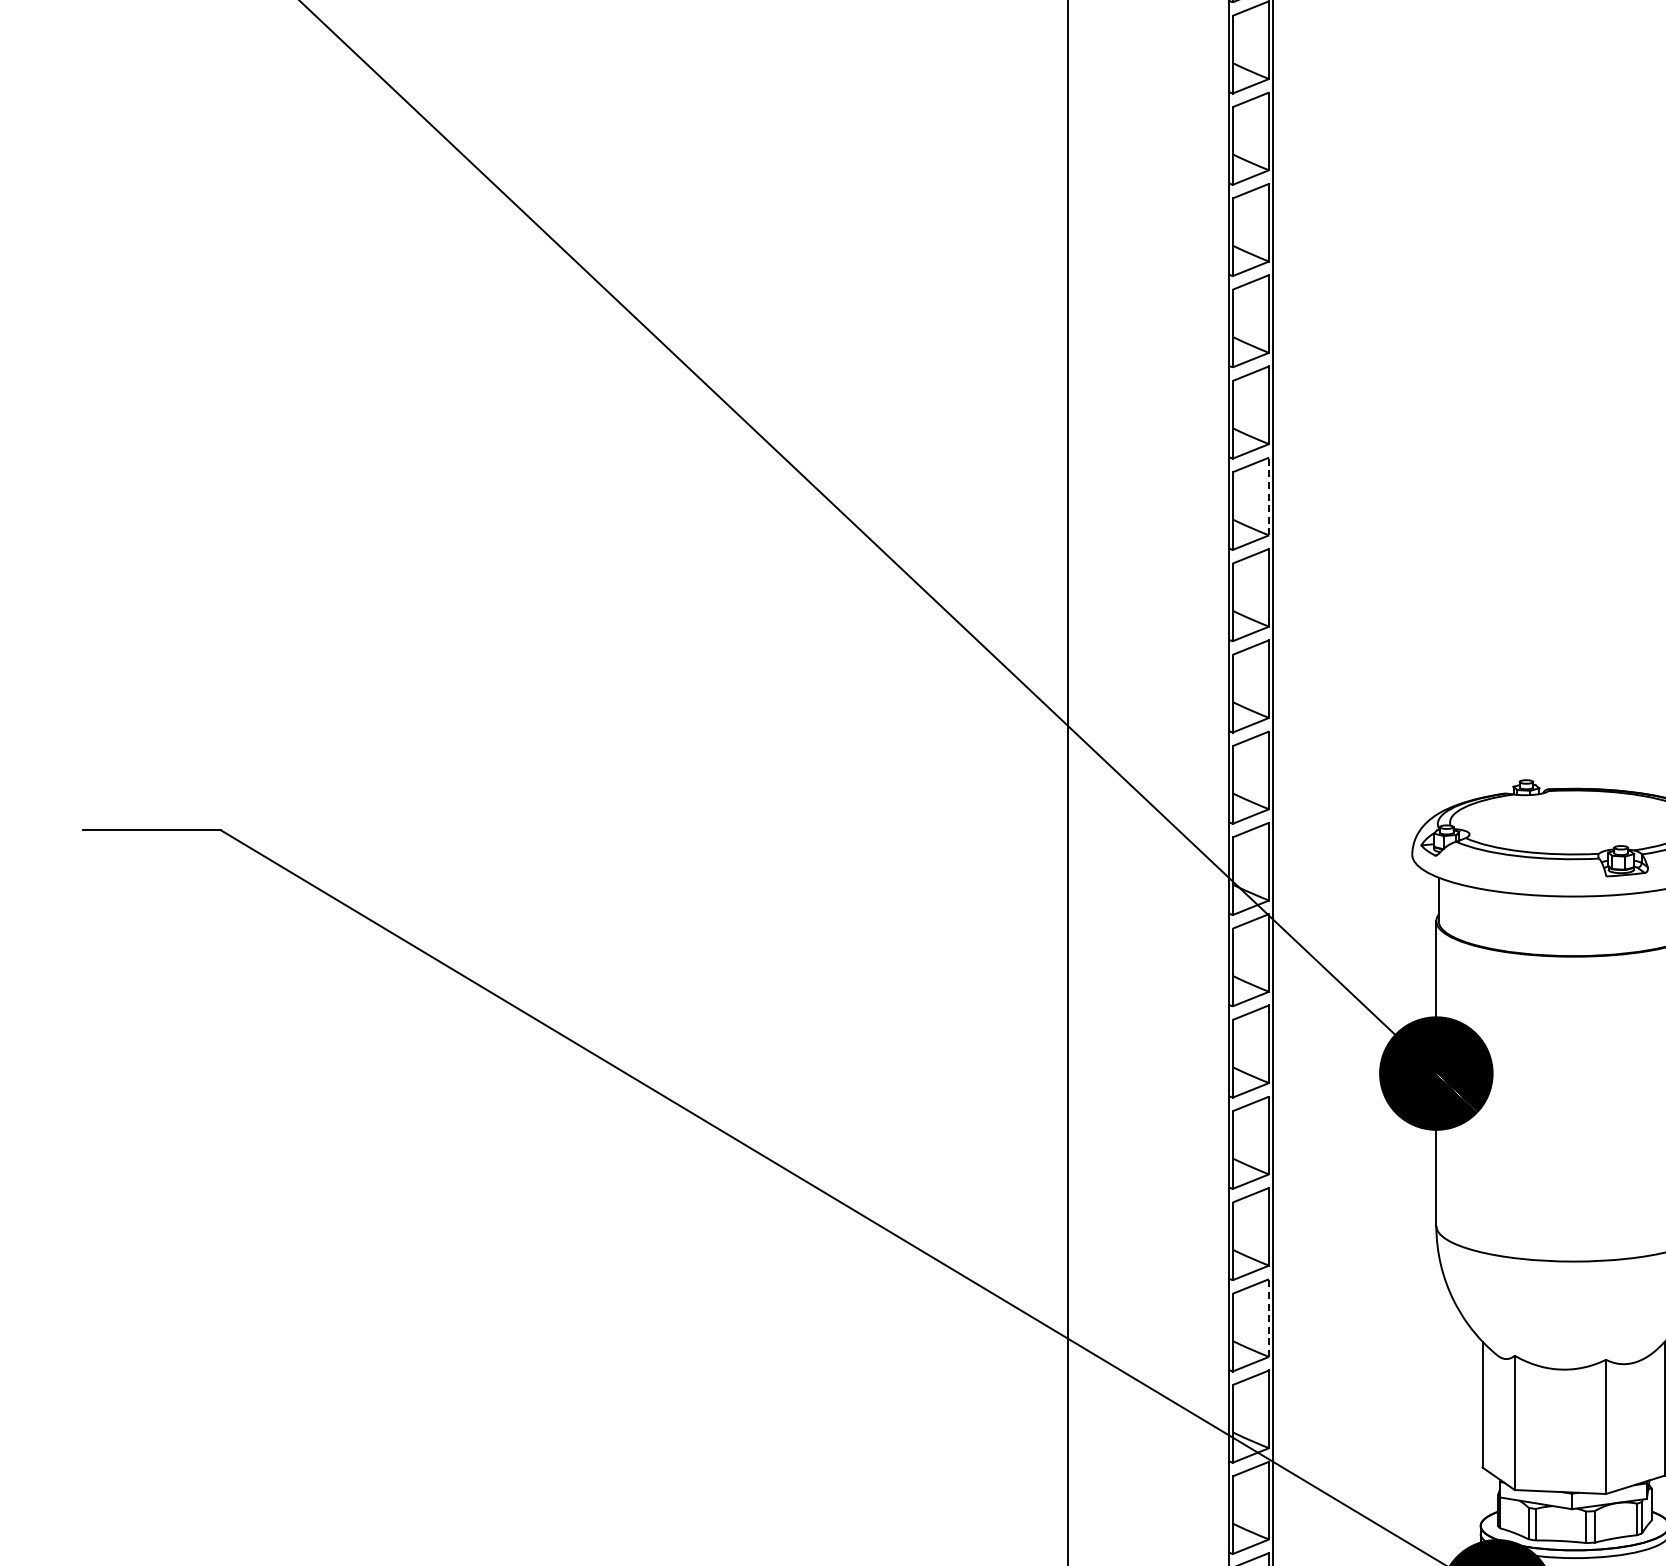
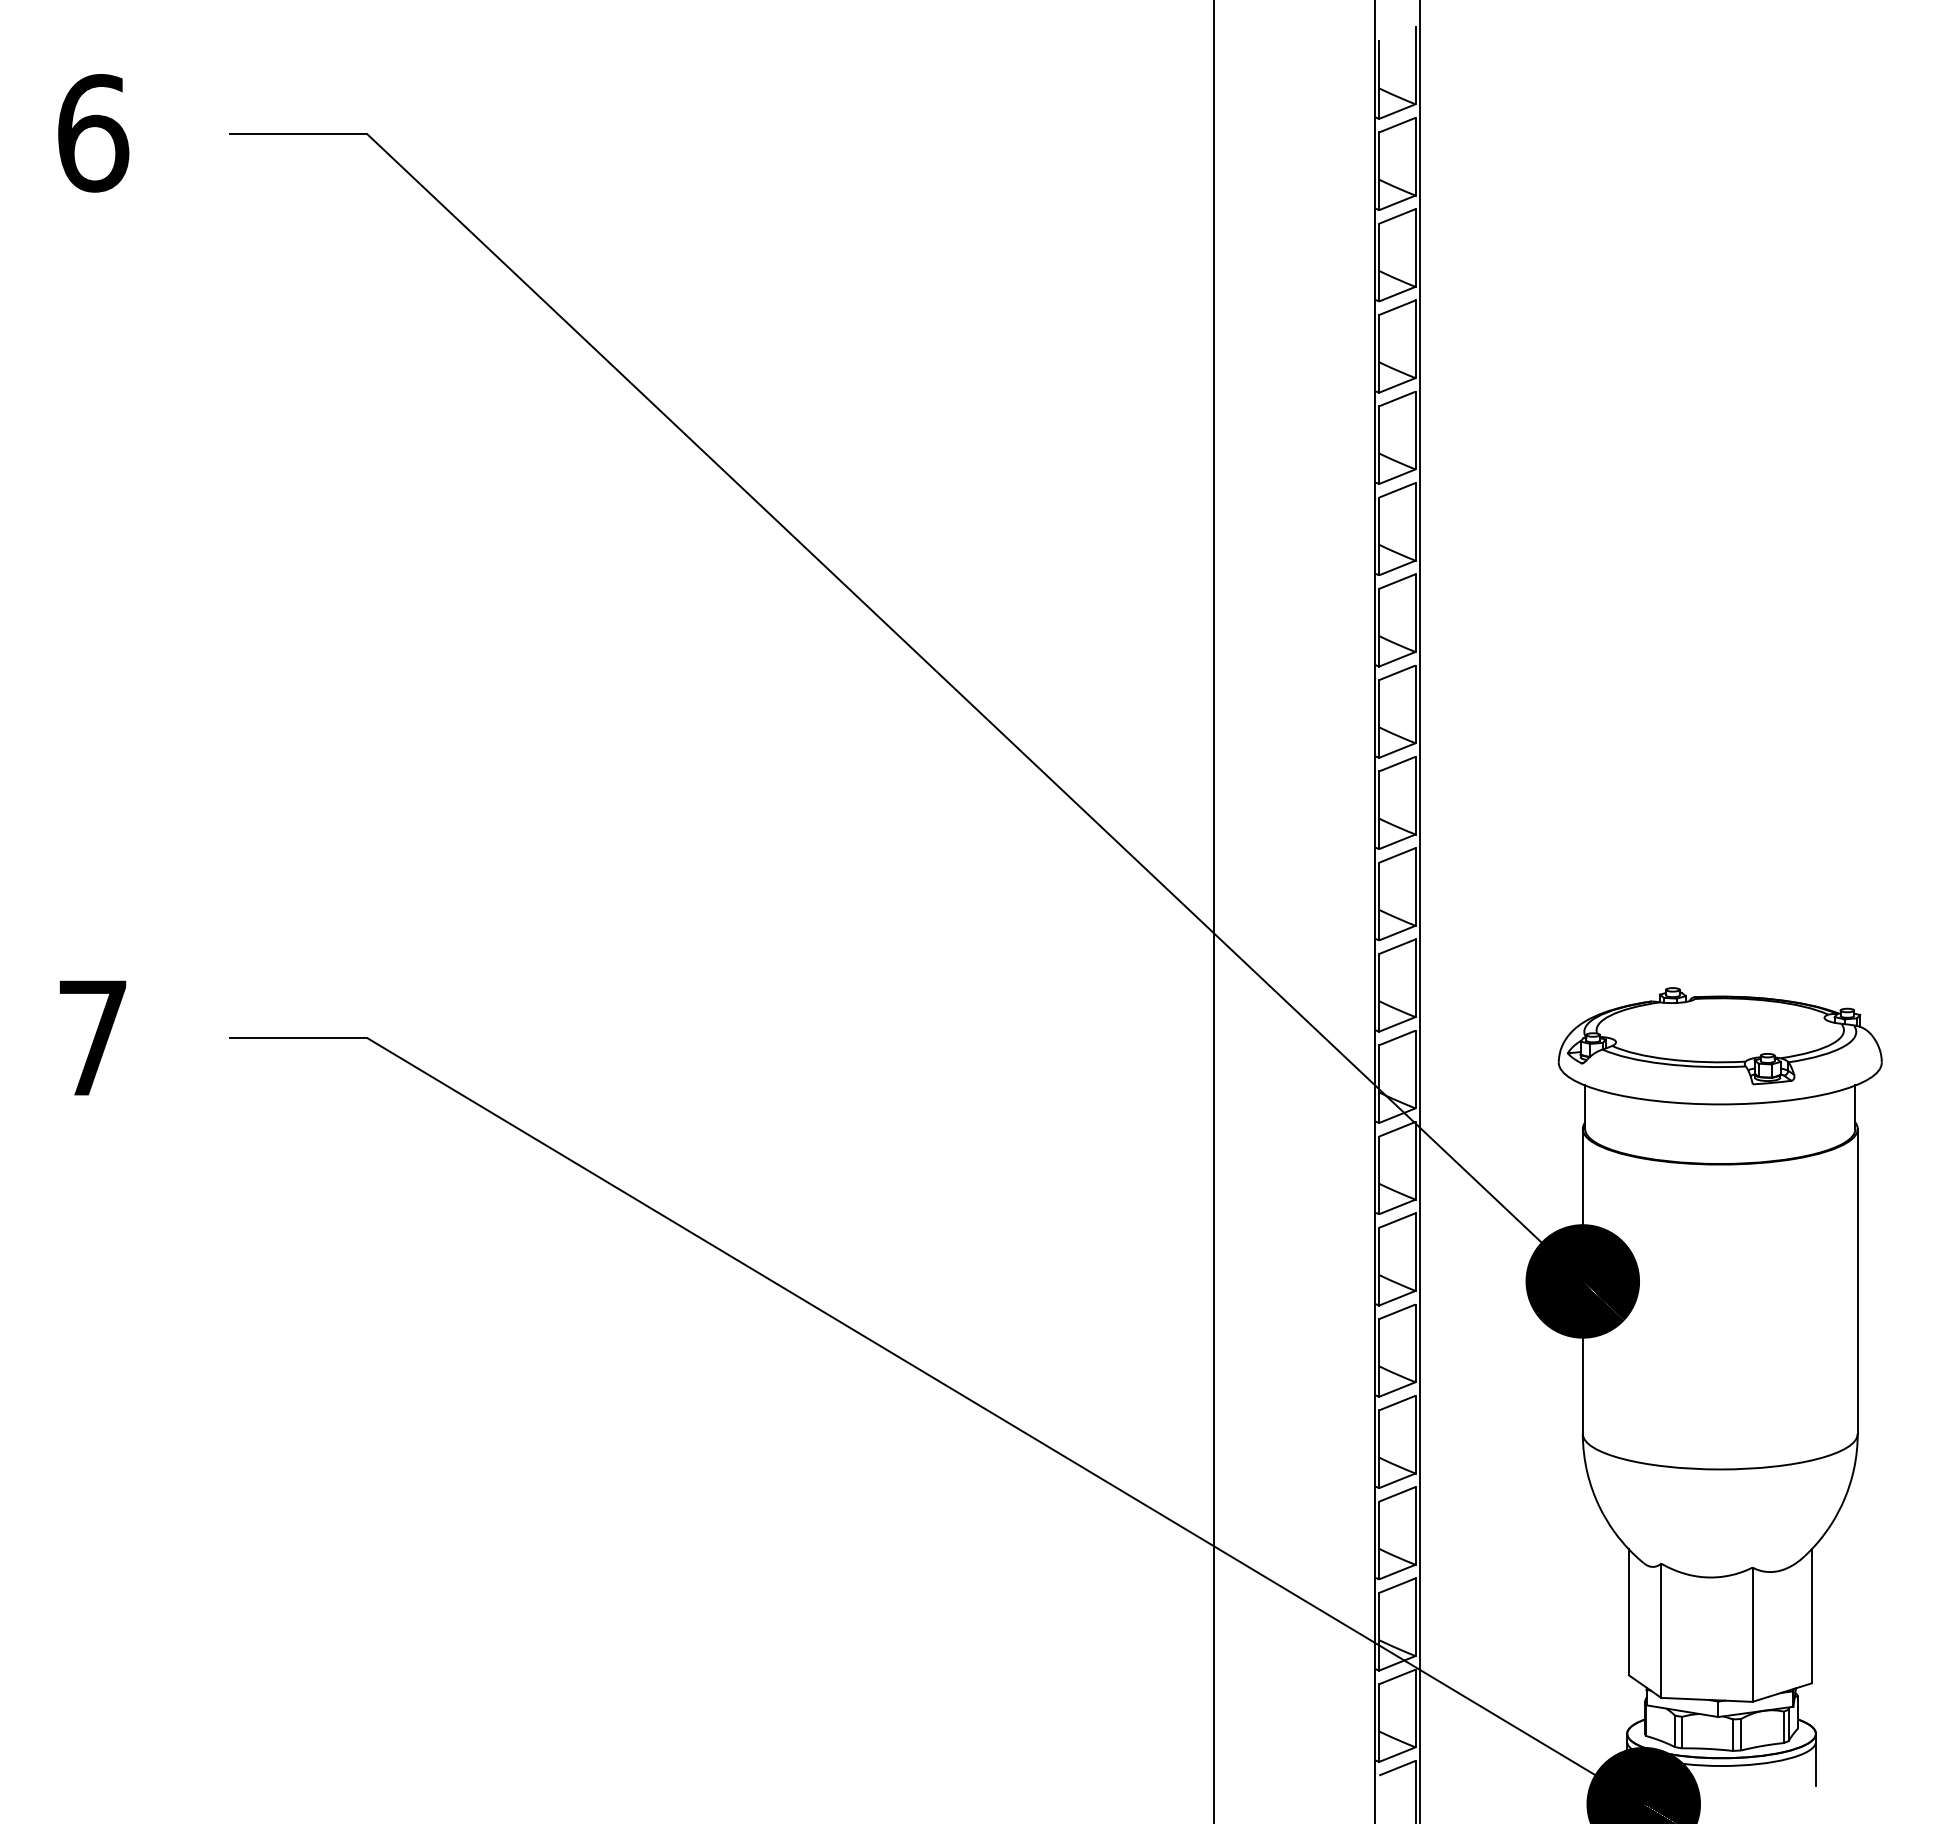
line: (1269, 496) -> (1415, 704), dashed -> solid
line: (1269, 1317) -> (1415, 1525), dashed -> solid

